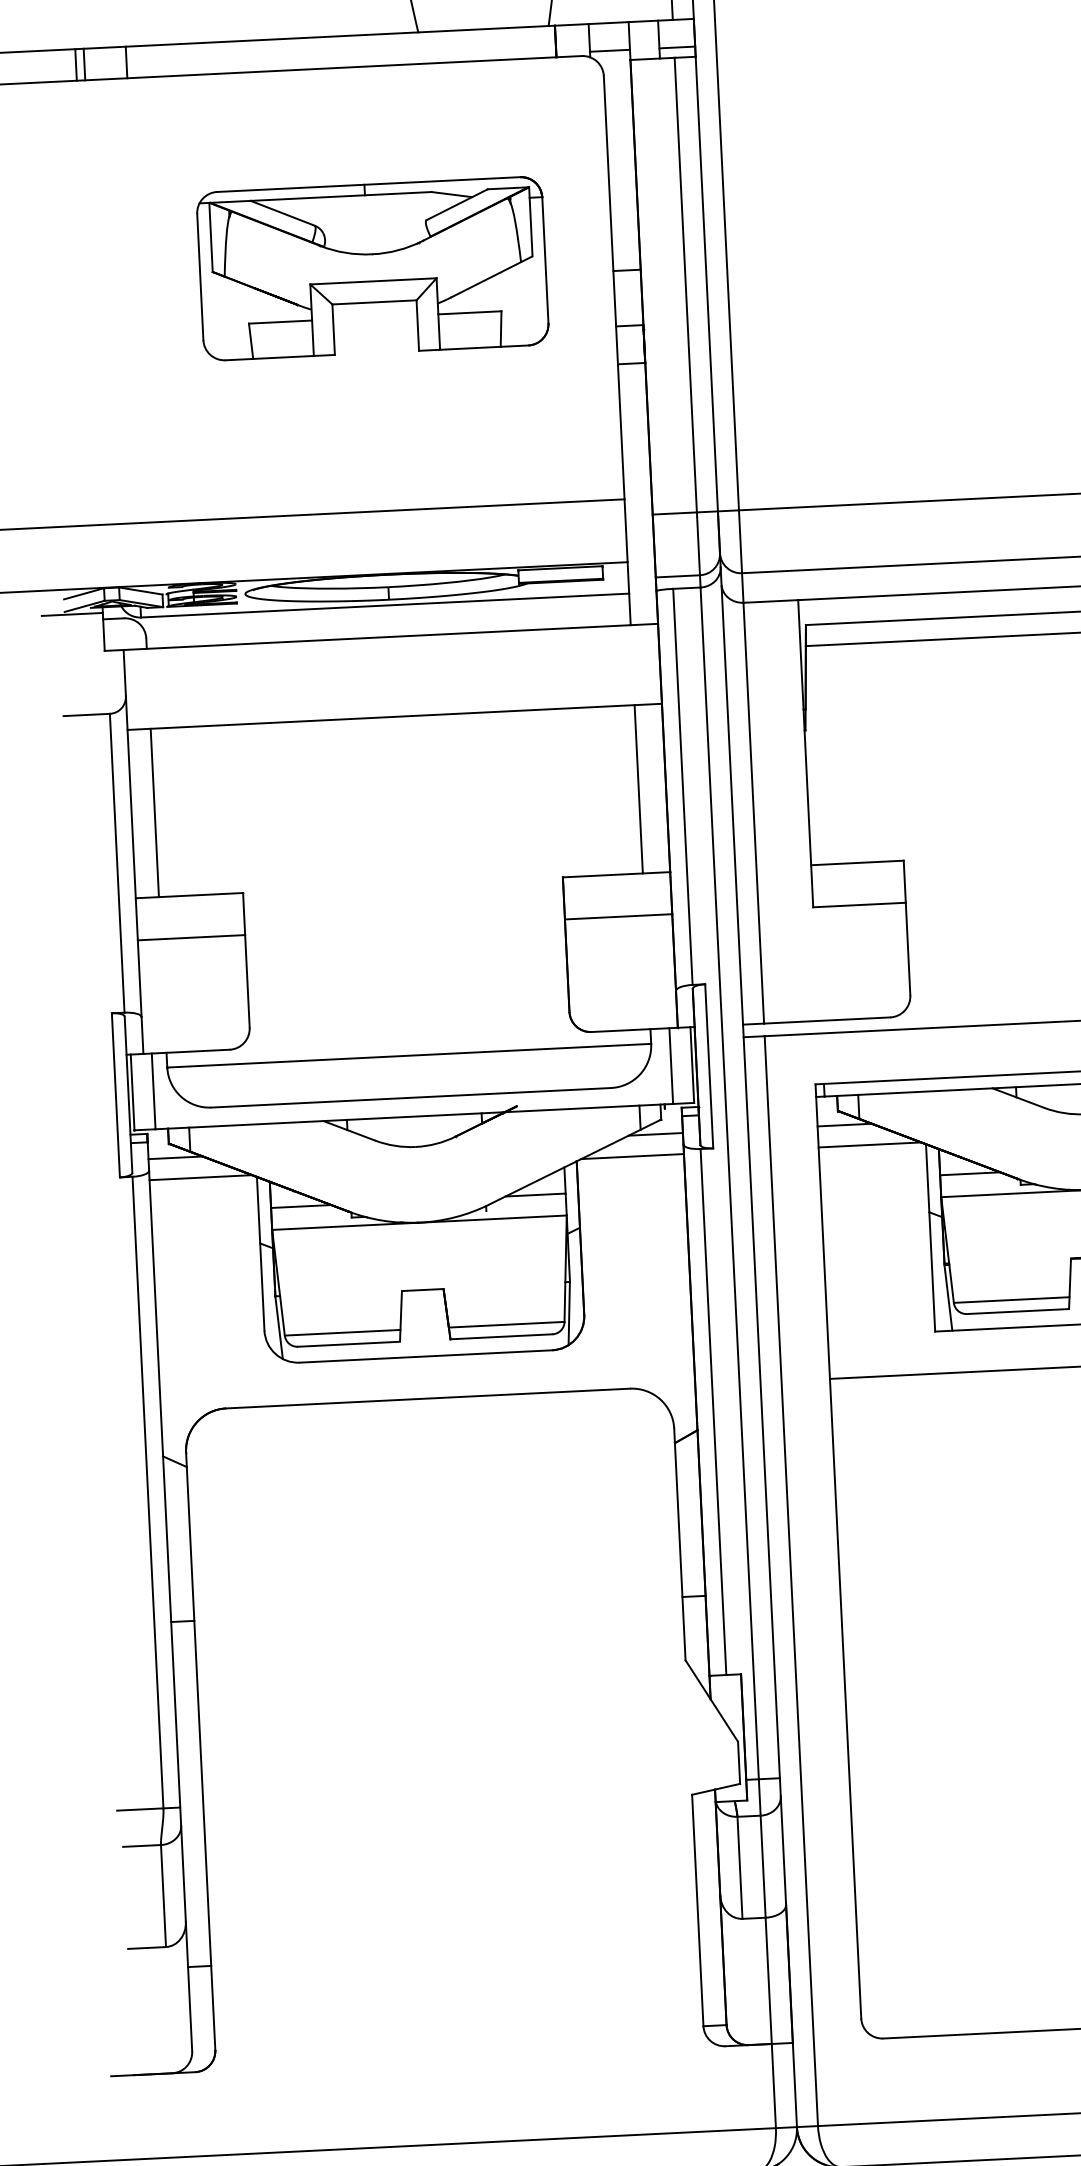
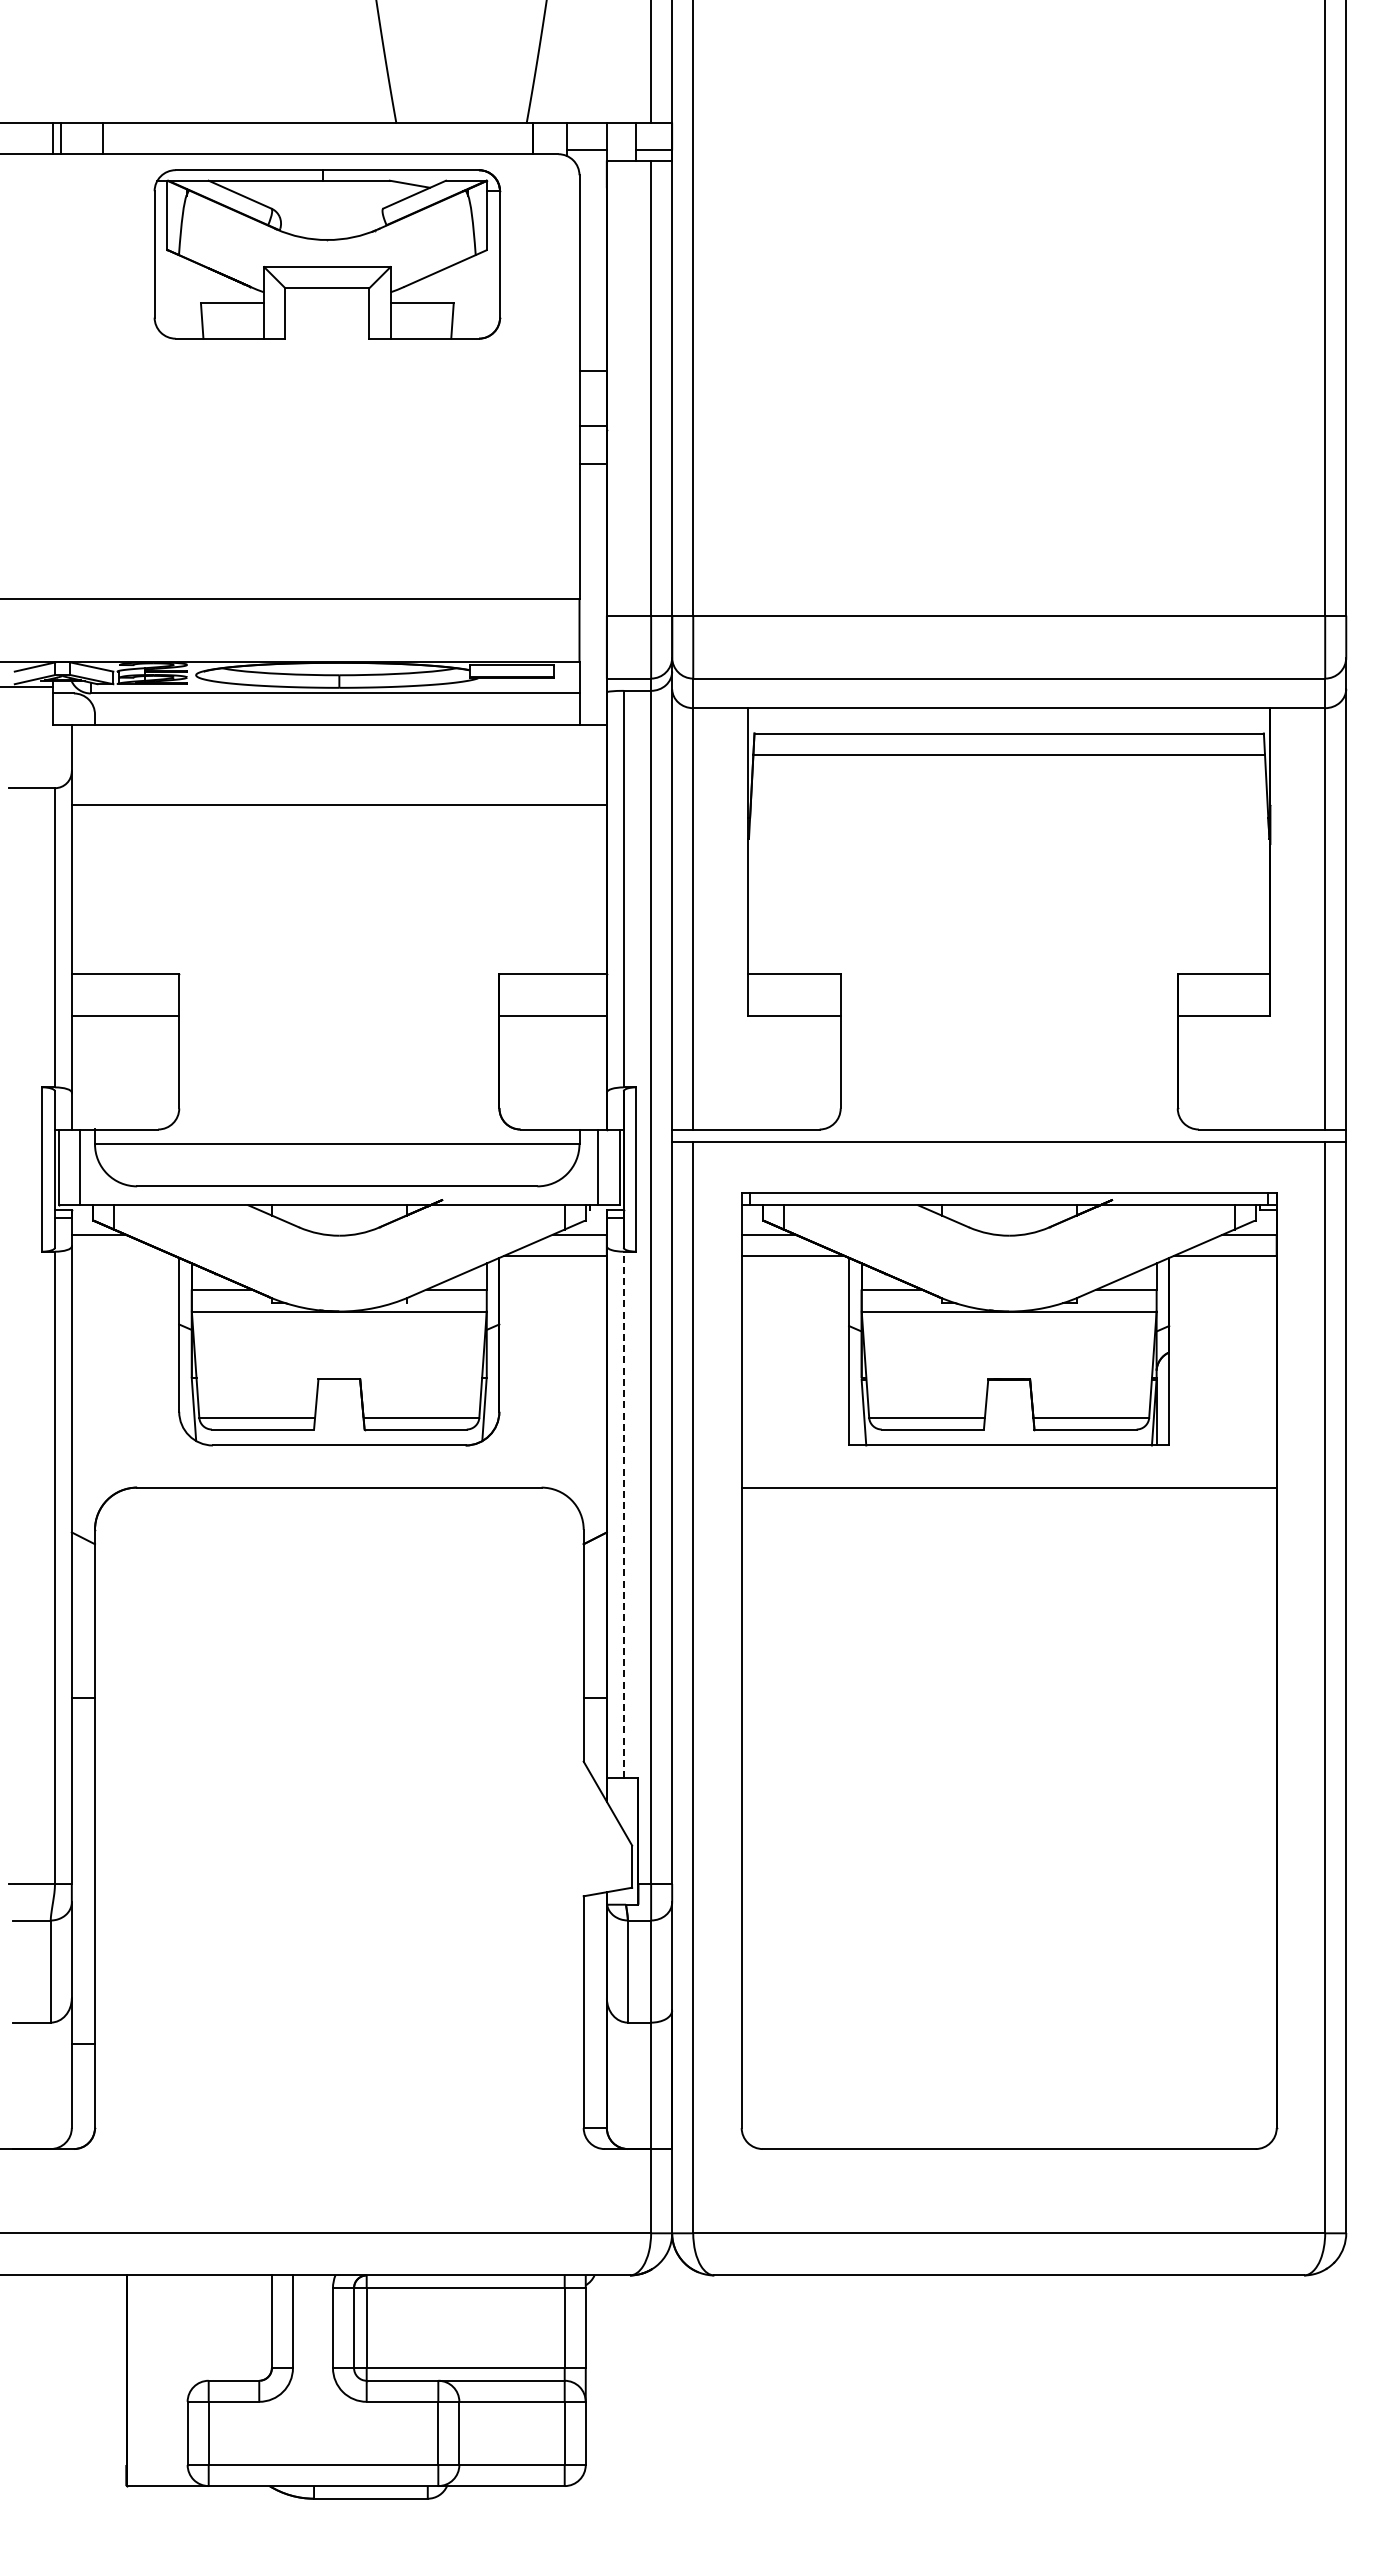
part: (372, 268) -> (327, 254), moved
line: (638, 789) -> (579, 889), removed
line: (155, 813) -> (95, 889), removed
line: (200, 1177) -> (122, 1255), removed
line: (713, 1411) -> (623, 1514), solid -> dashed

